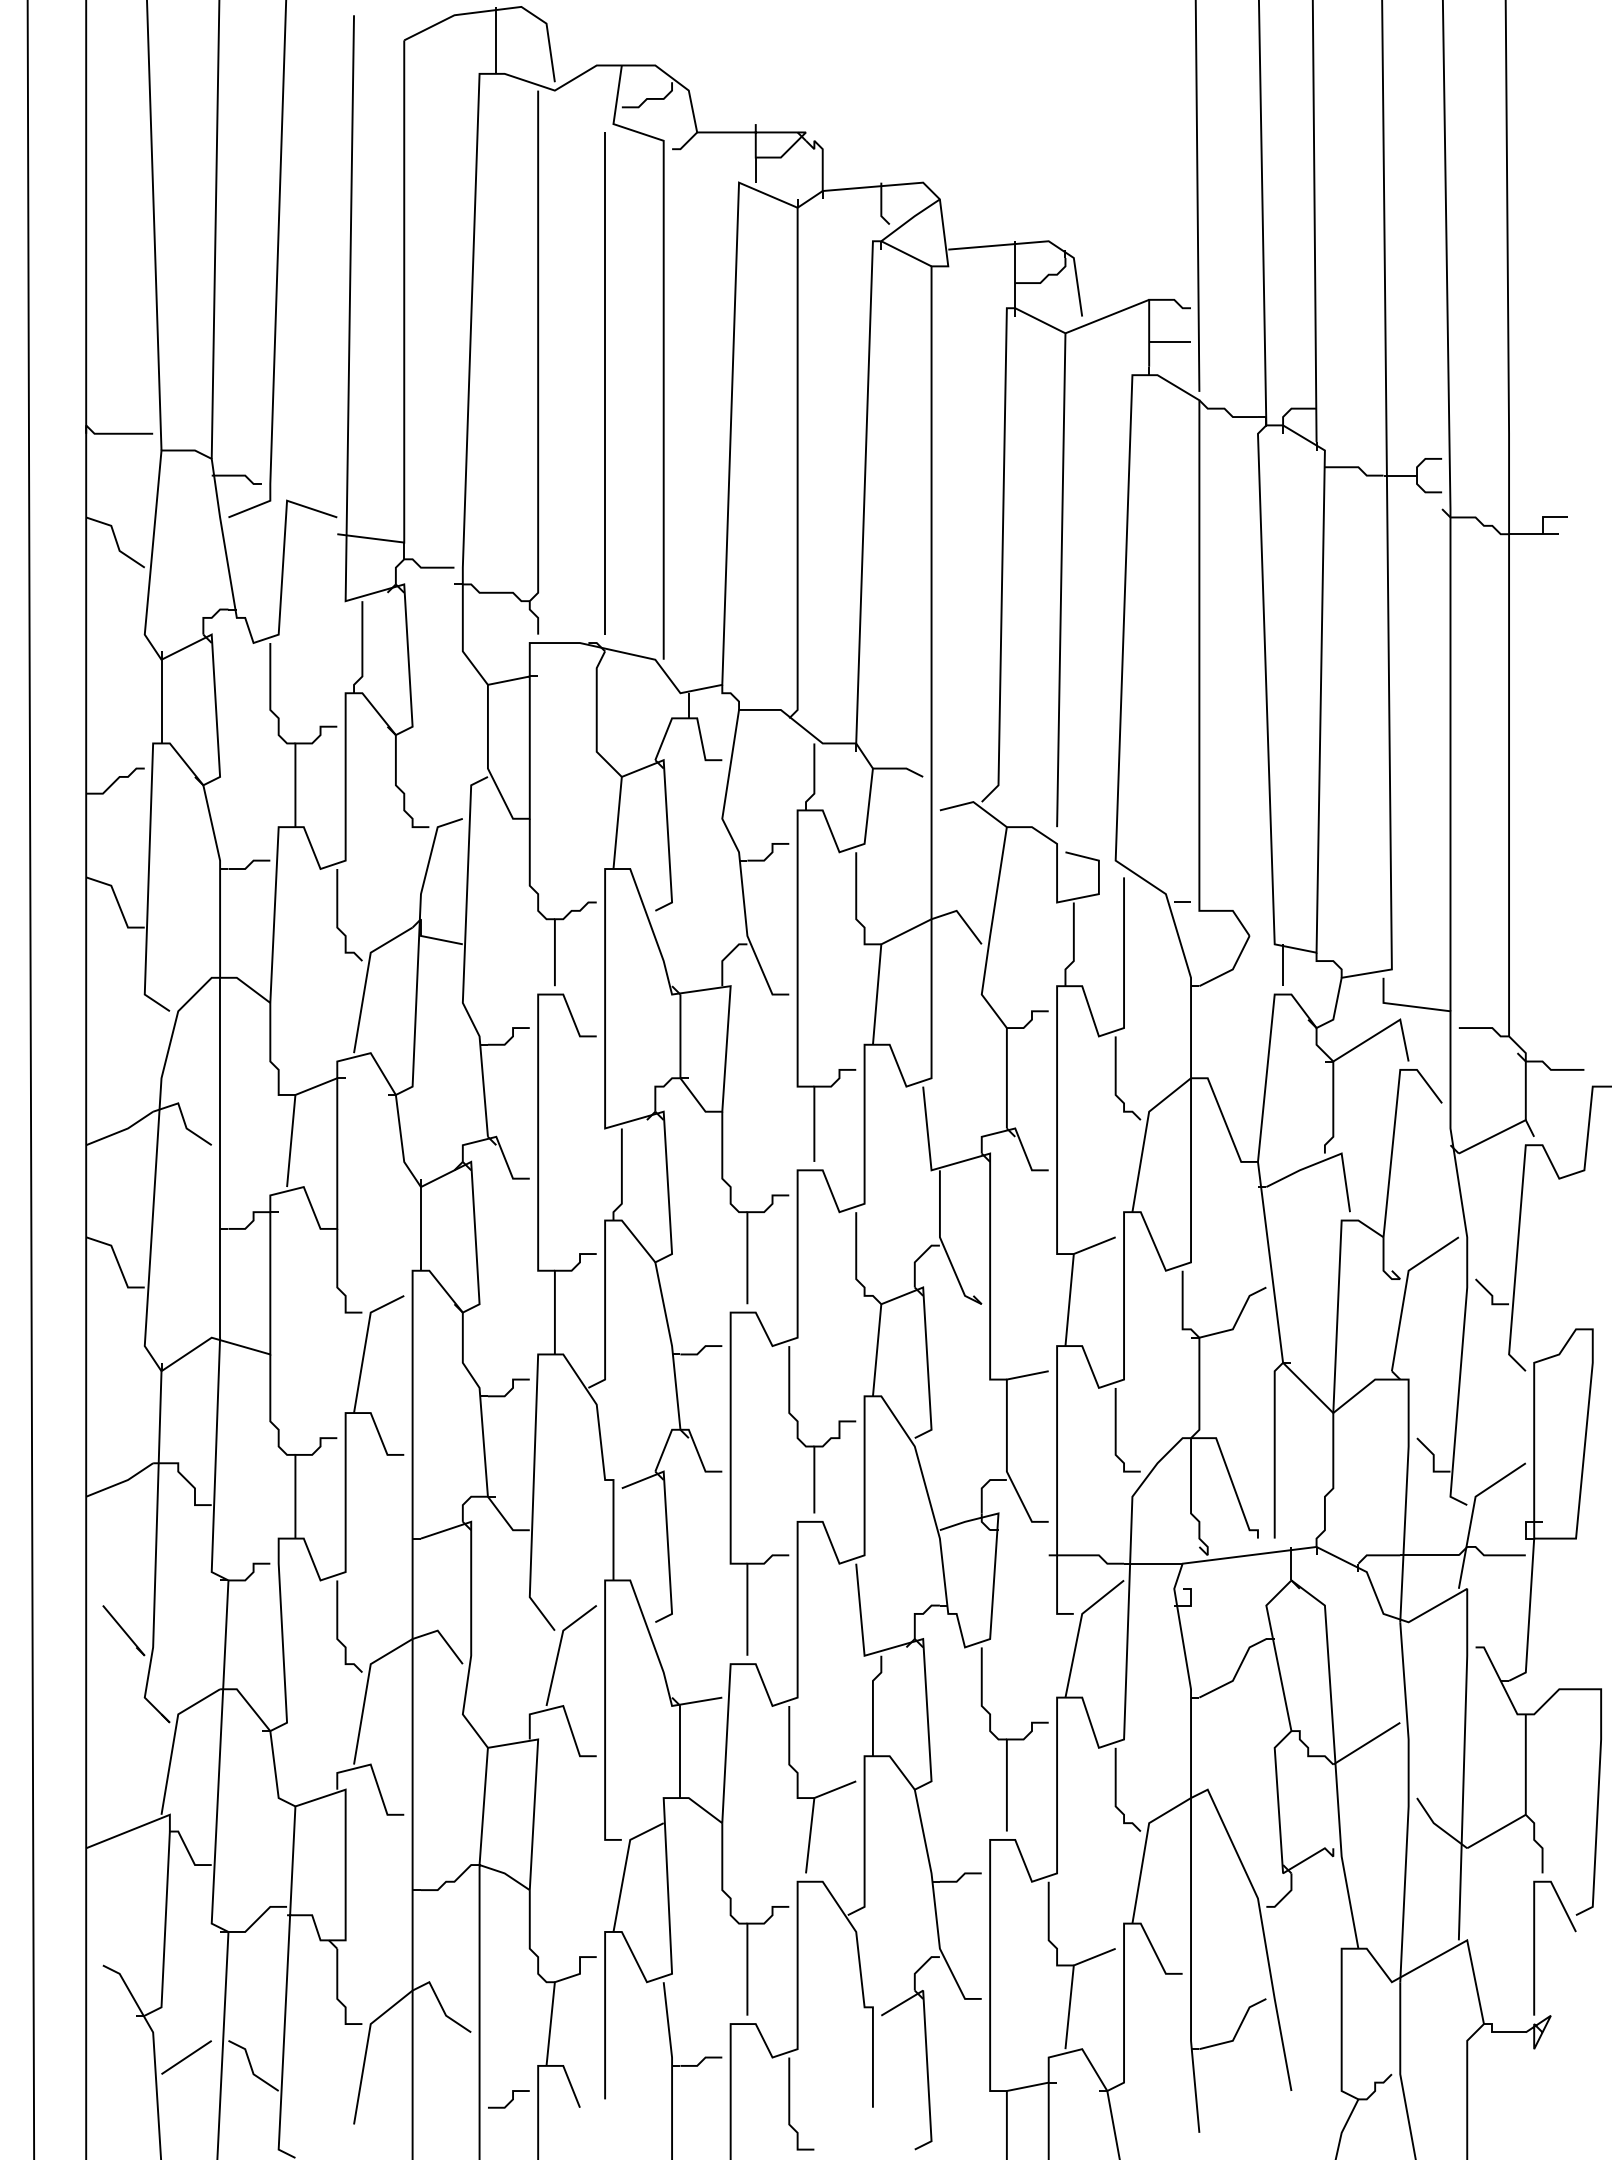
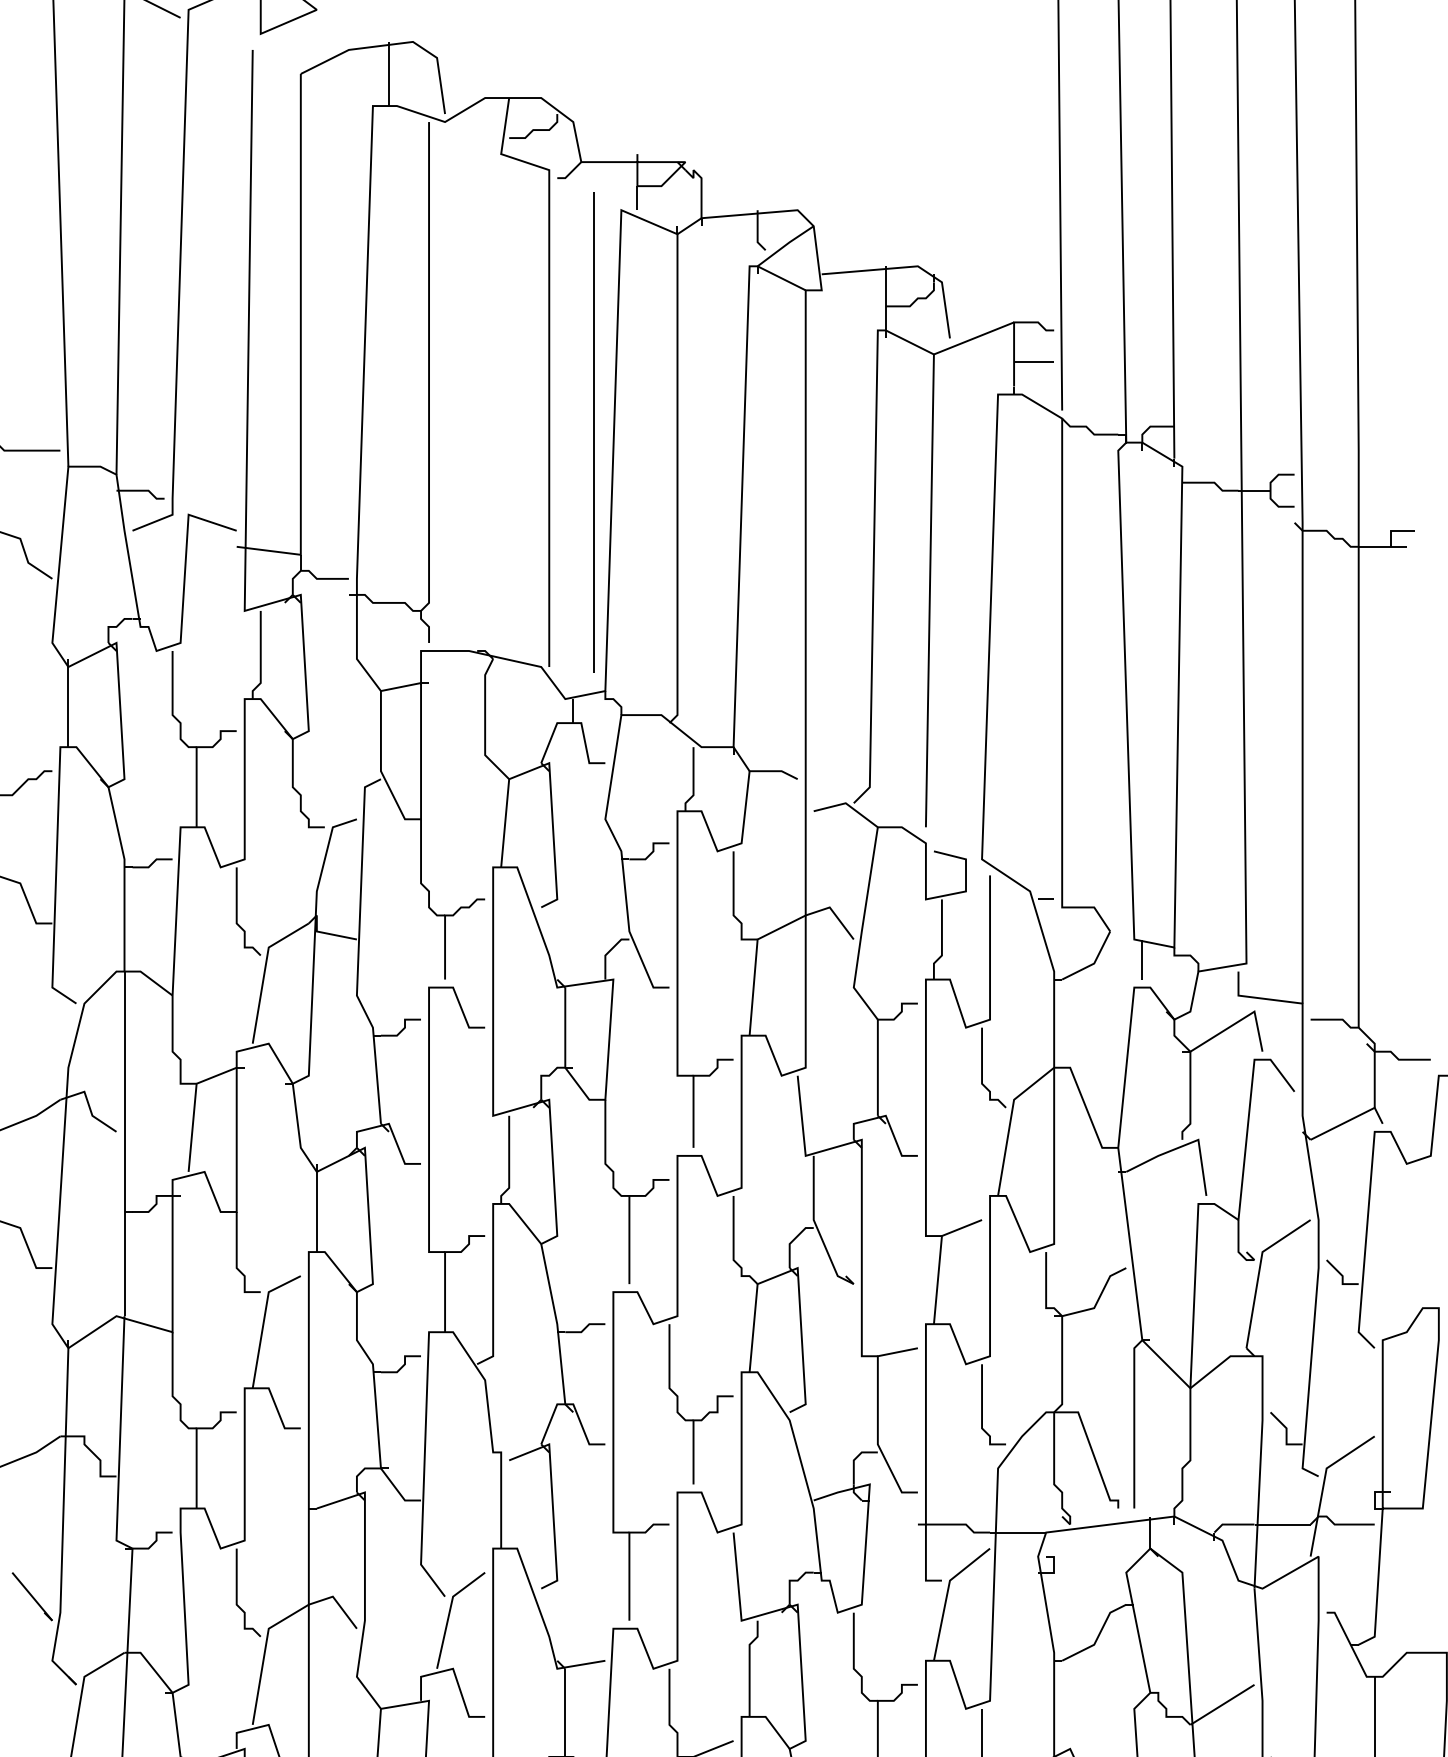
line: (604, 383) -> (593, 432), moved

